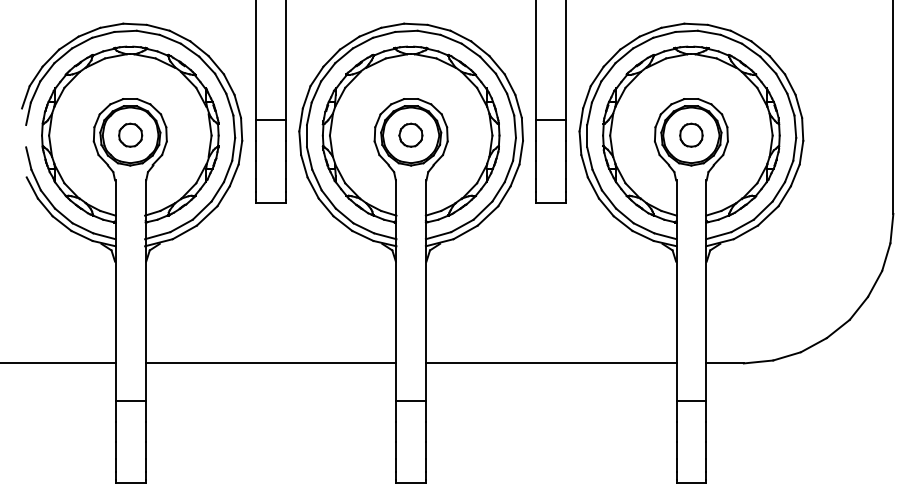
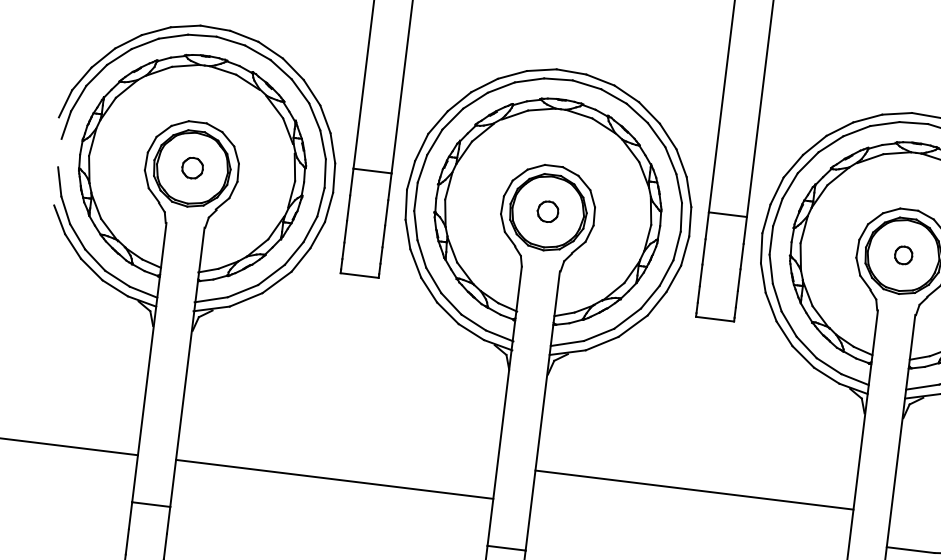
part: (130, 134) -> (192, 167), size x0.7
part: (410, 134) -> (547, 210), size x0.7
part: (691, 134) -> (903, 254), size x0.6
line: (550, 363) -> (693, 490), moved

